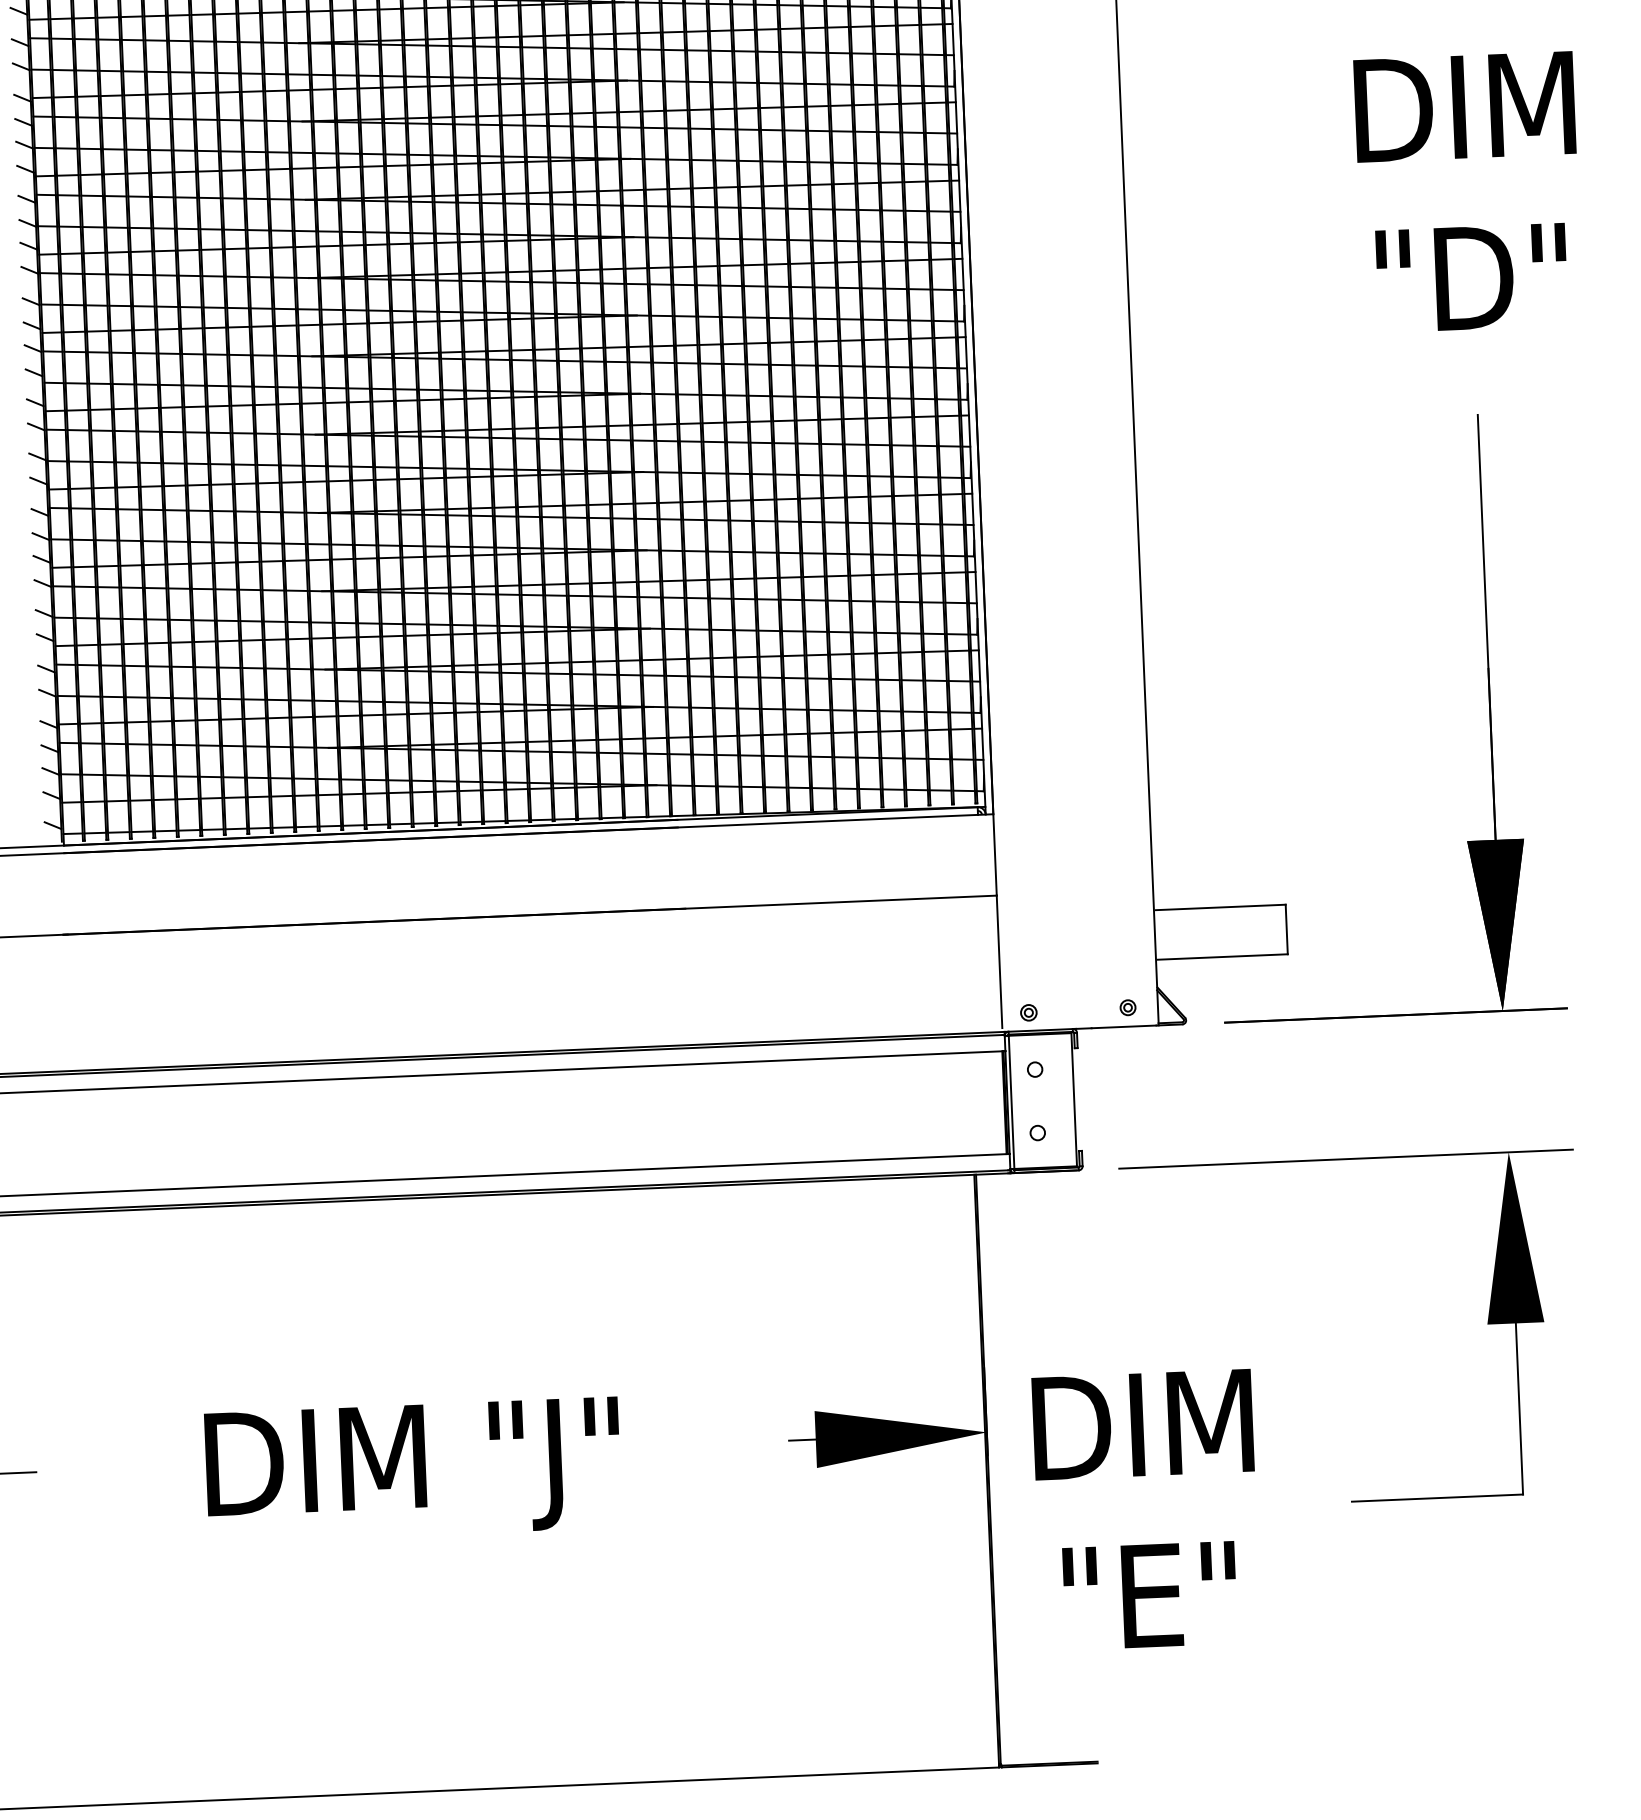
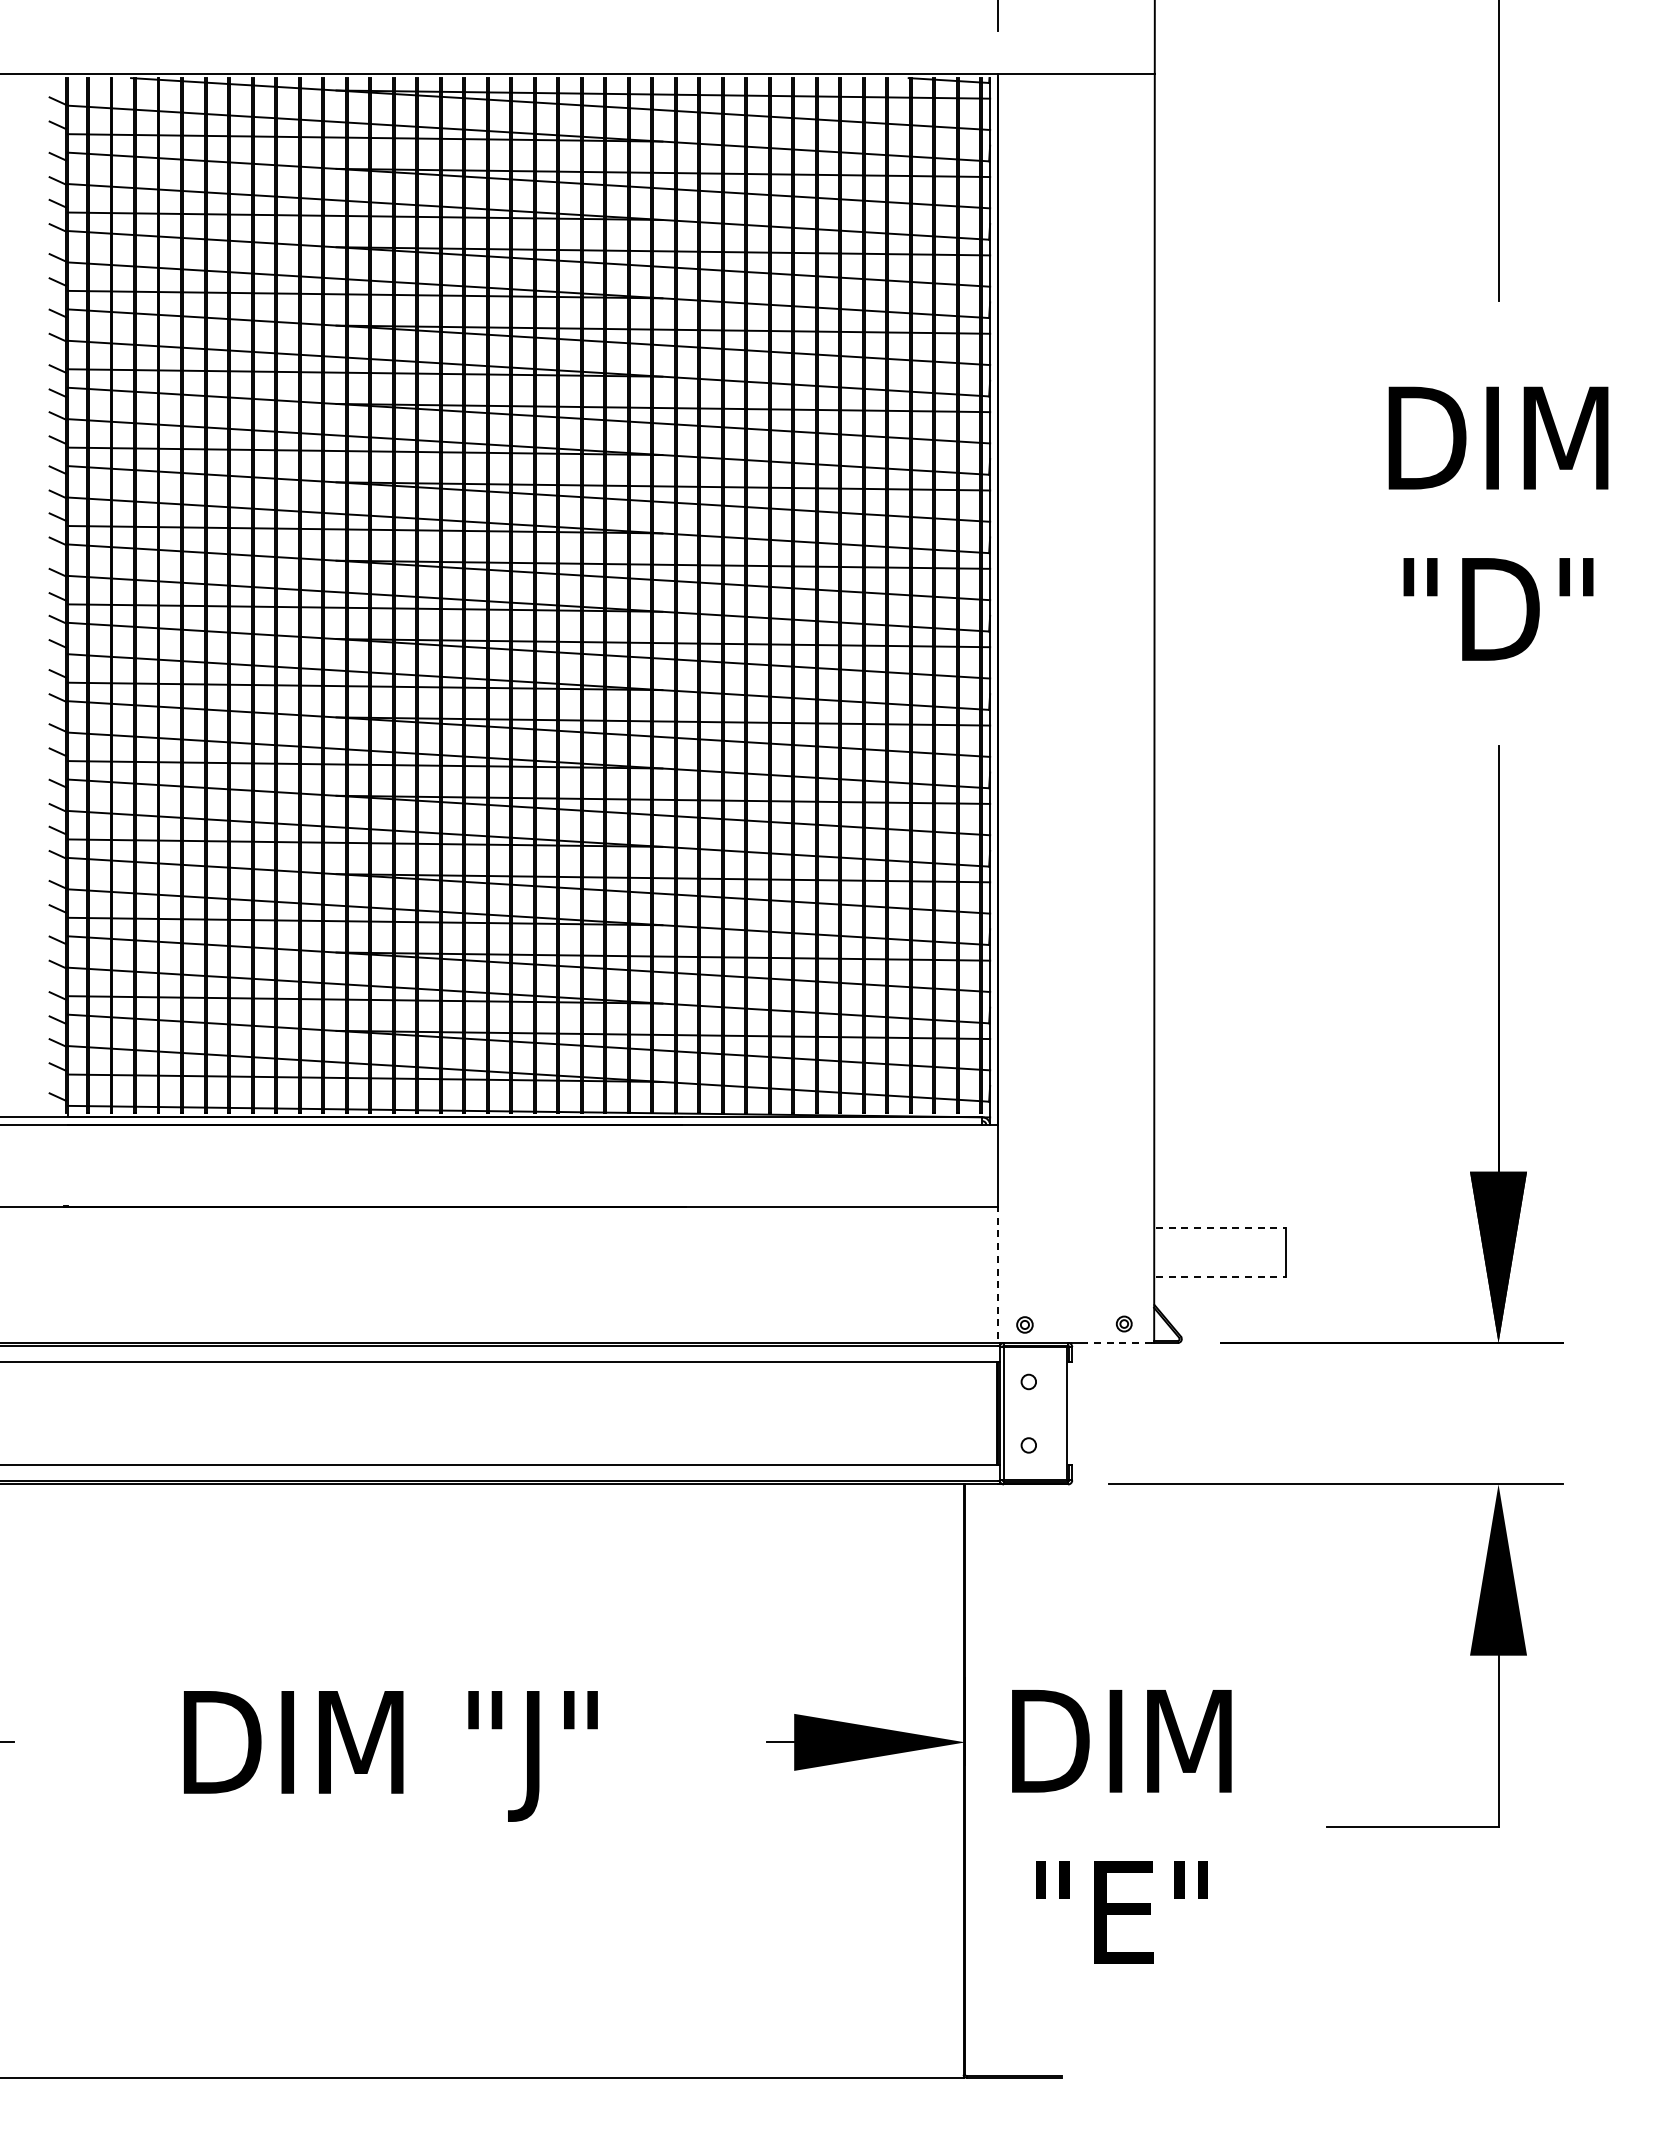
line: (1221, 907) -> (1221, 1227), solid -> dashed
line: (1223, 957) -> (1221, 1277), solid -> dashed
line: (999, 961) -> (997, 1272), solid -> dashed
line: (1123, 1027) -> (1118, 1343), solid -> dashed

